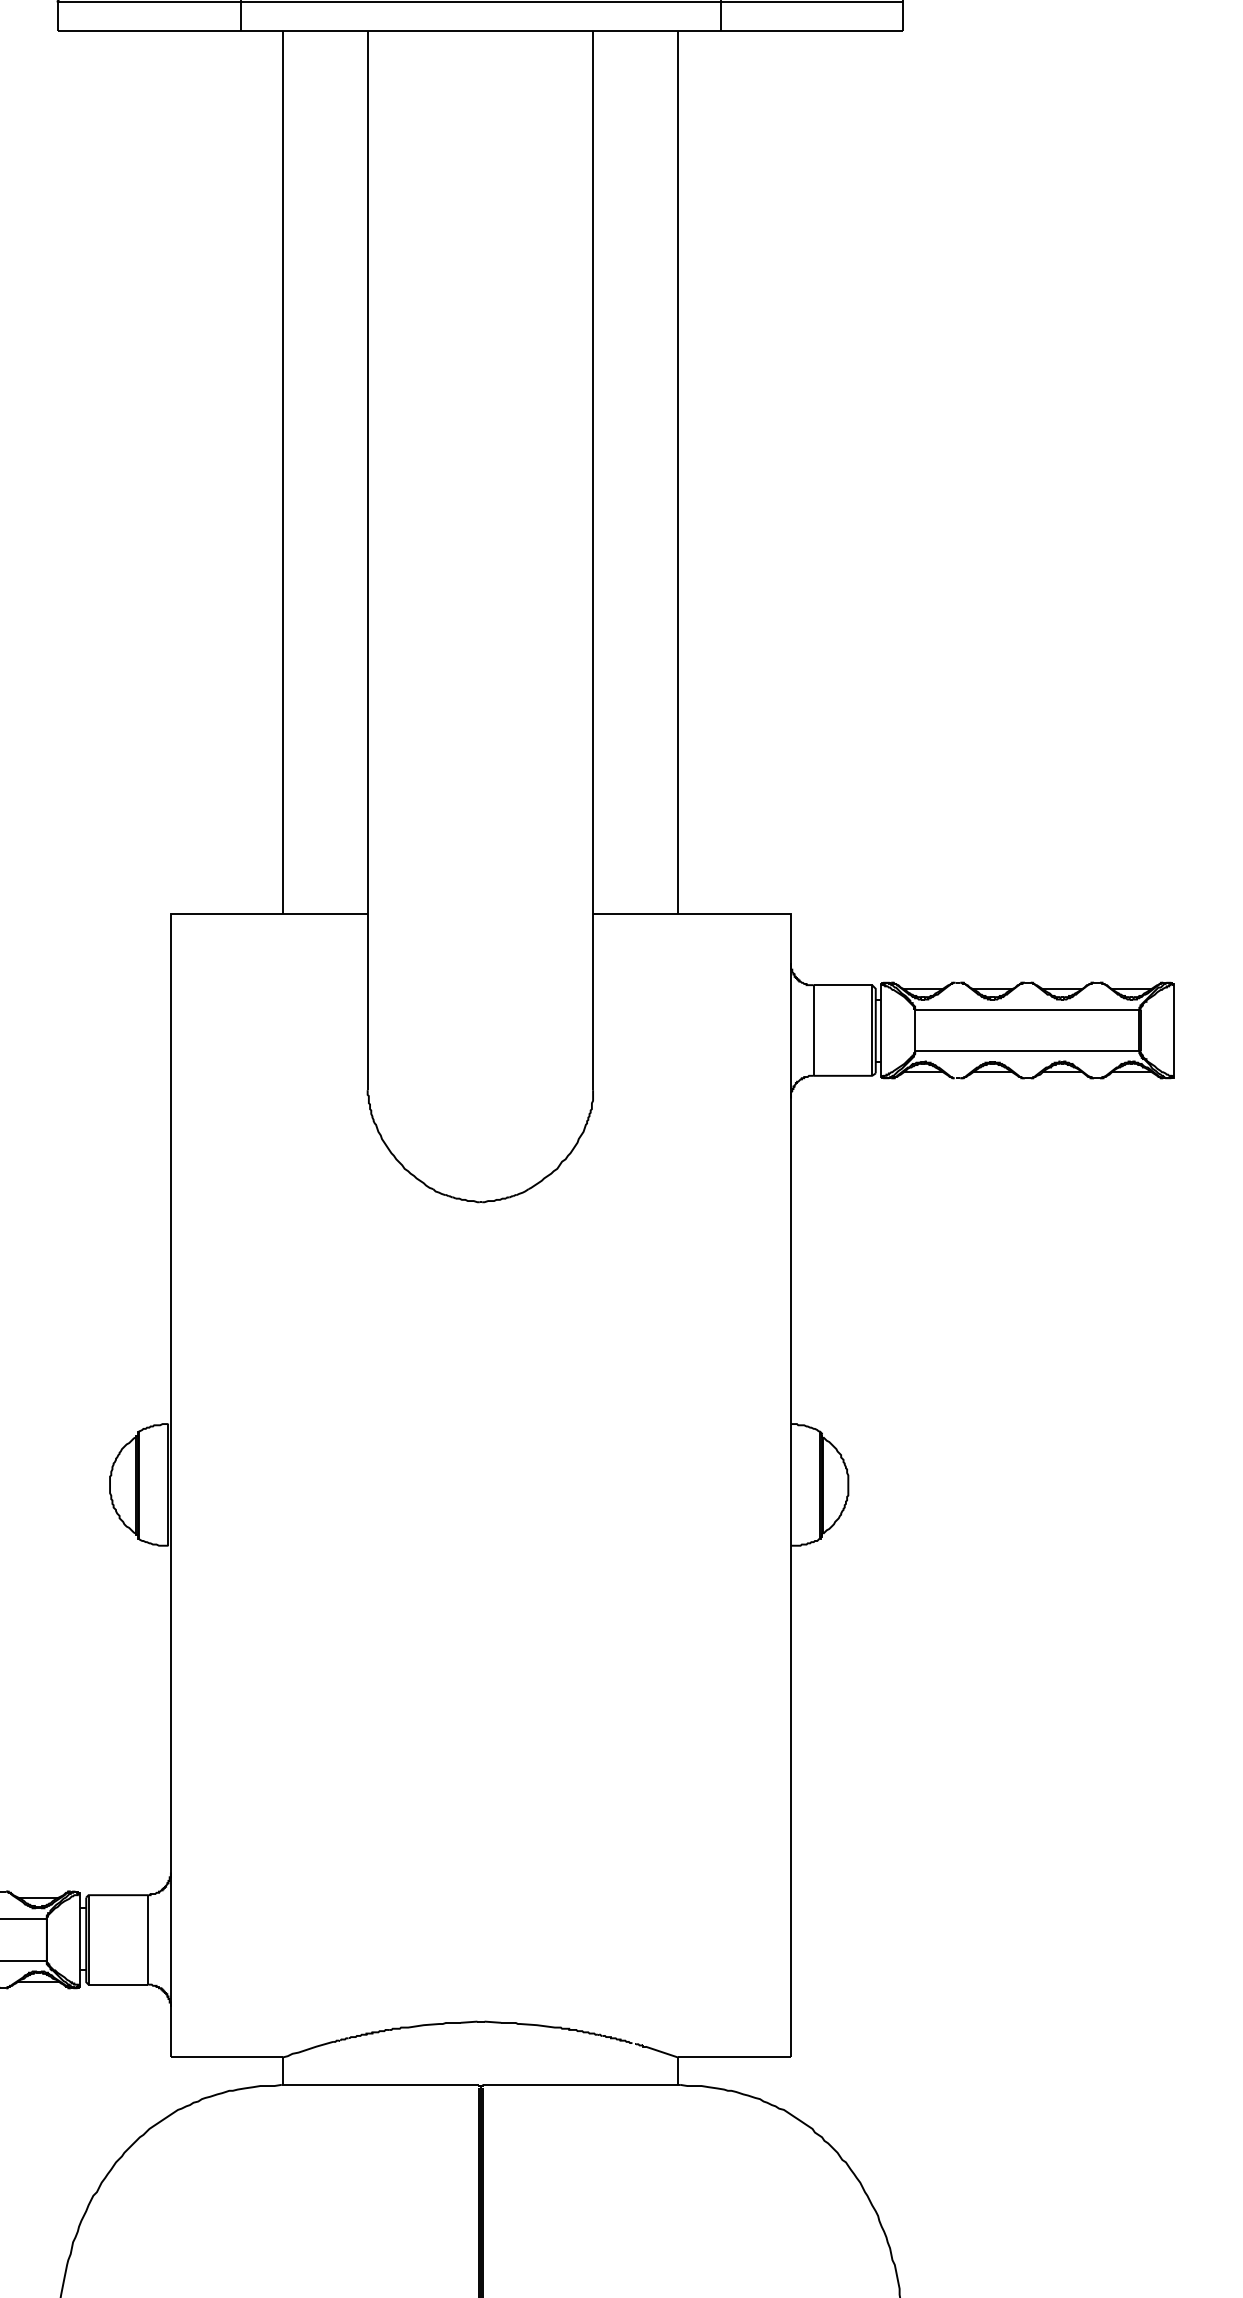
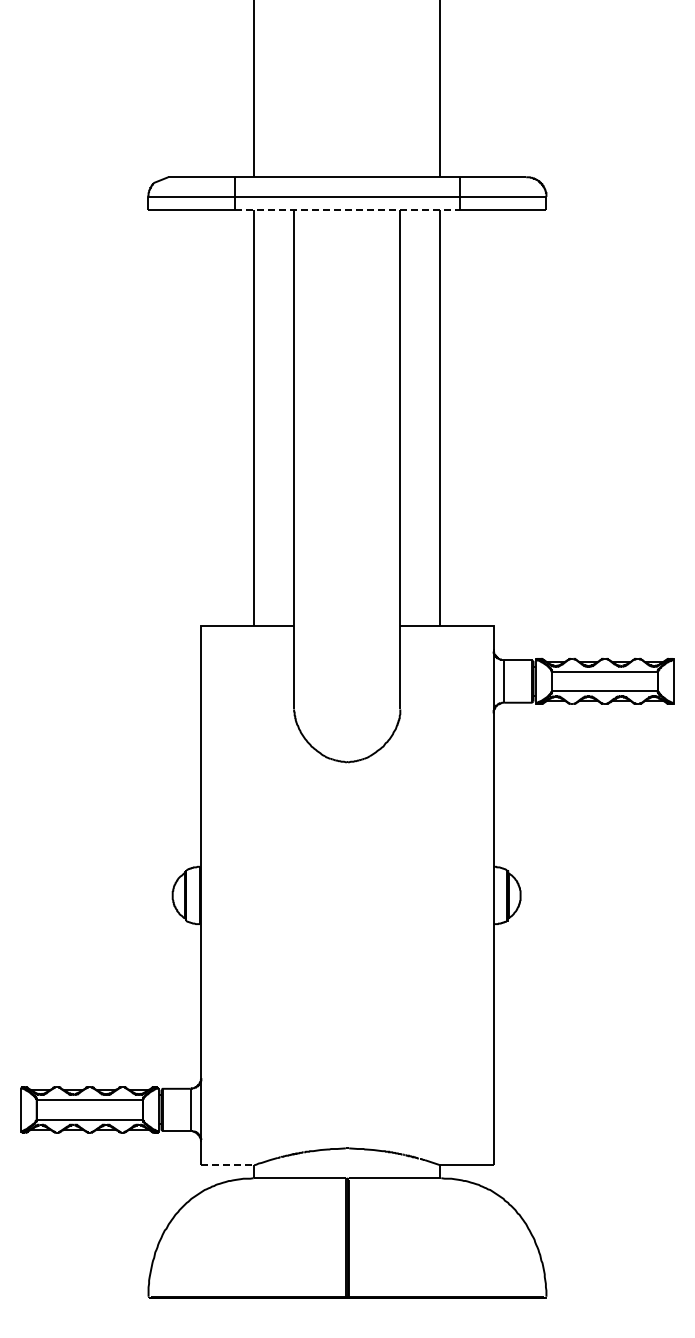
line: (480, 31) -> (347, 210), solid -> dashed
line: (228, 2057) -> (228, 1165), solid -> dashed

